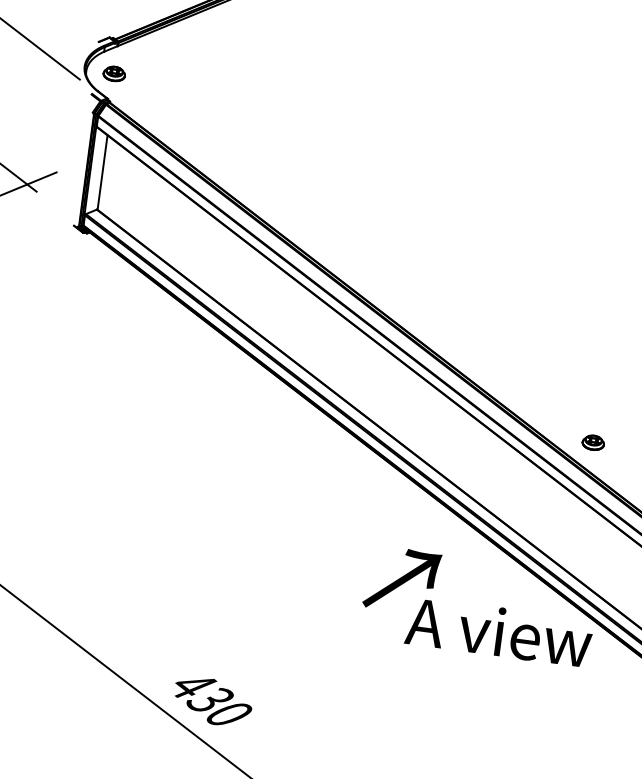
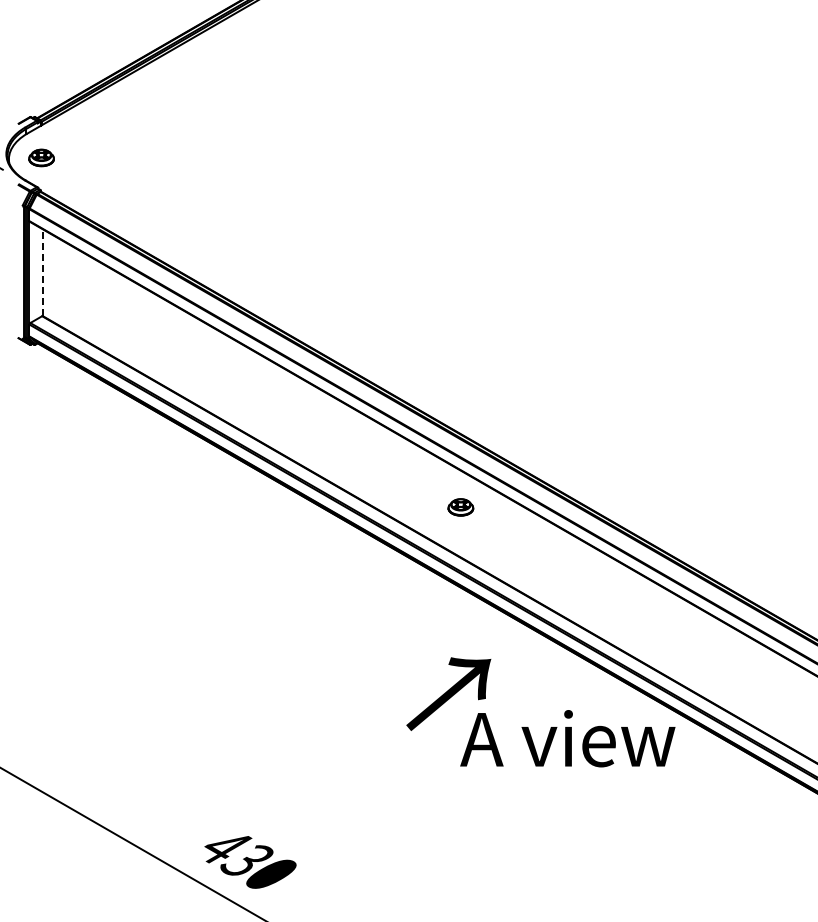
line: (102, 172) -> (43, 272), solid -> dashed
part: (593, 442) -> (460, 507), moved

